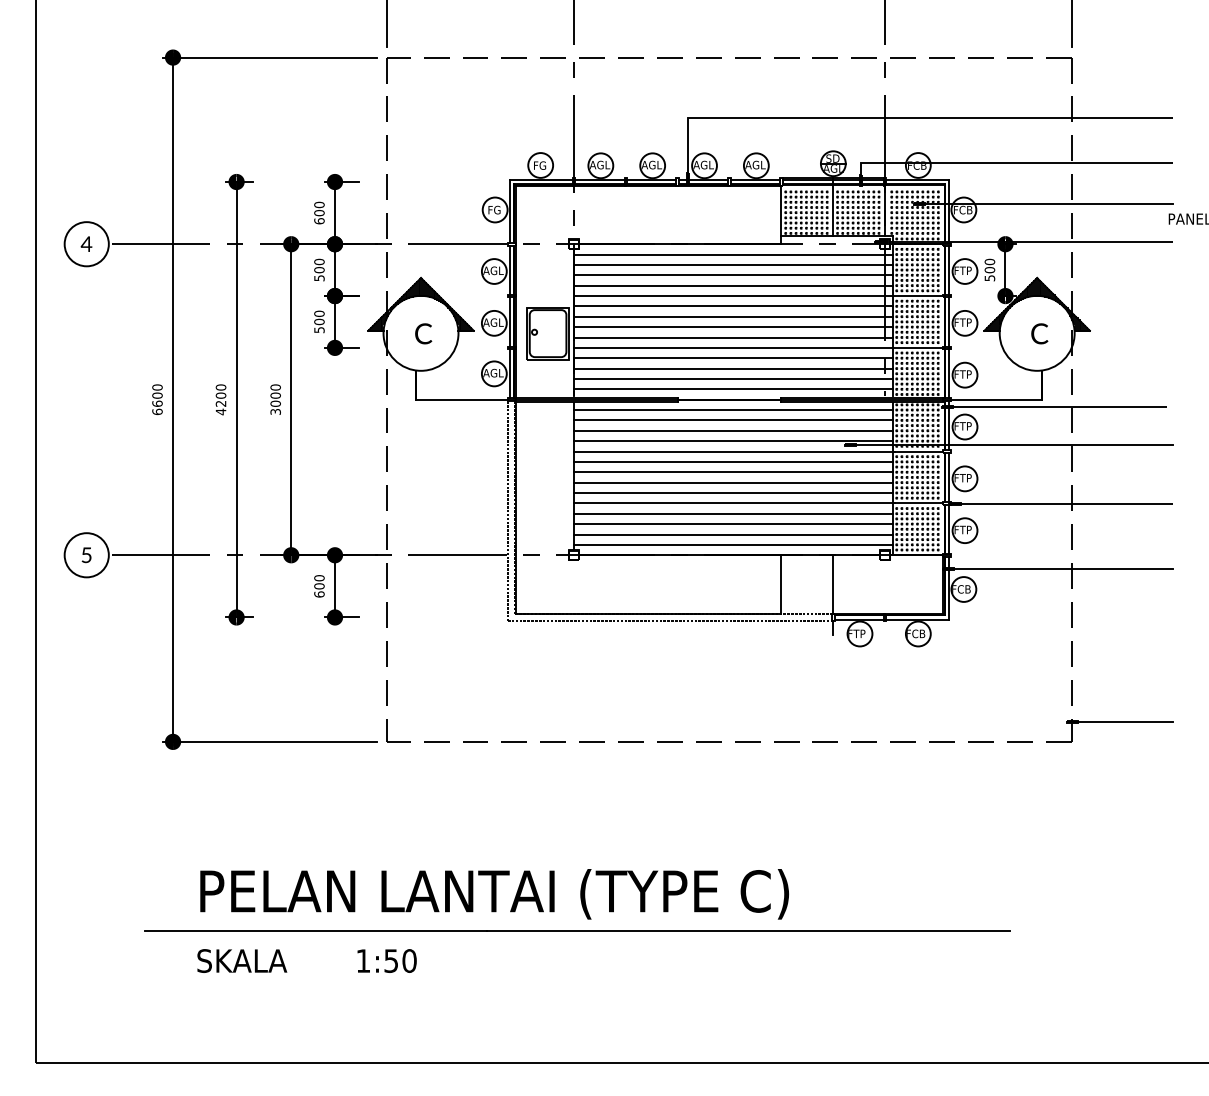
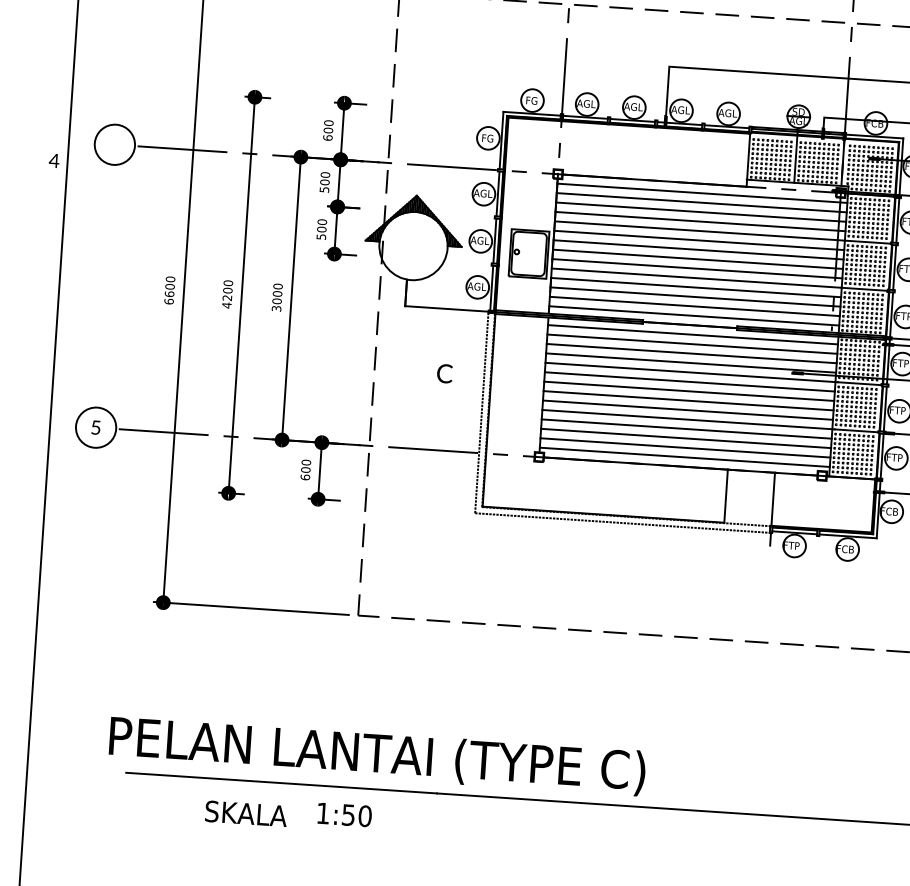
text: (86, 243) -> (54, 160), moved
text: (423, 333) -> (444, 373), moved
text: (494, 894) -> (377, 756), moved
text: (242, 960) -> (246, 813), moved

